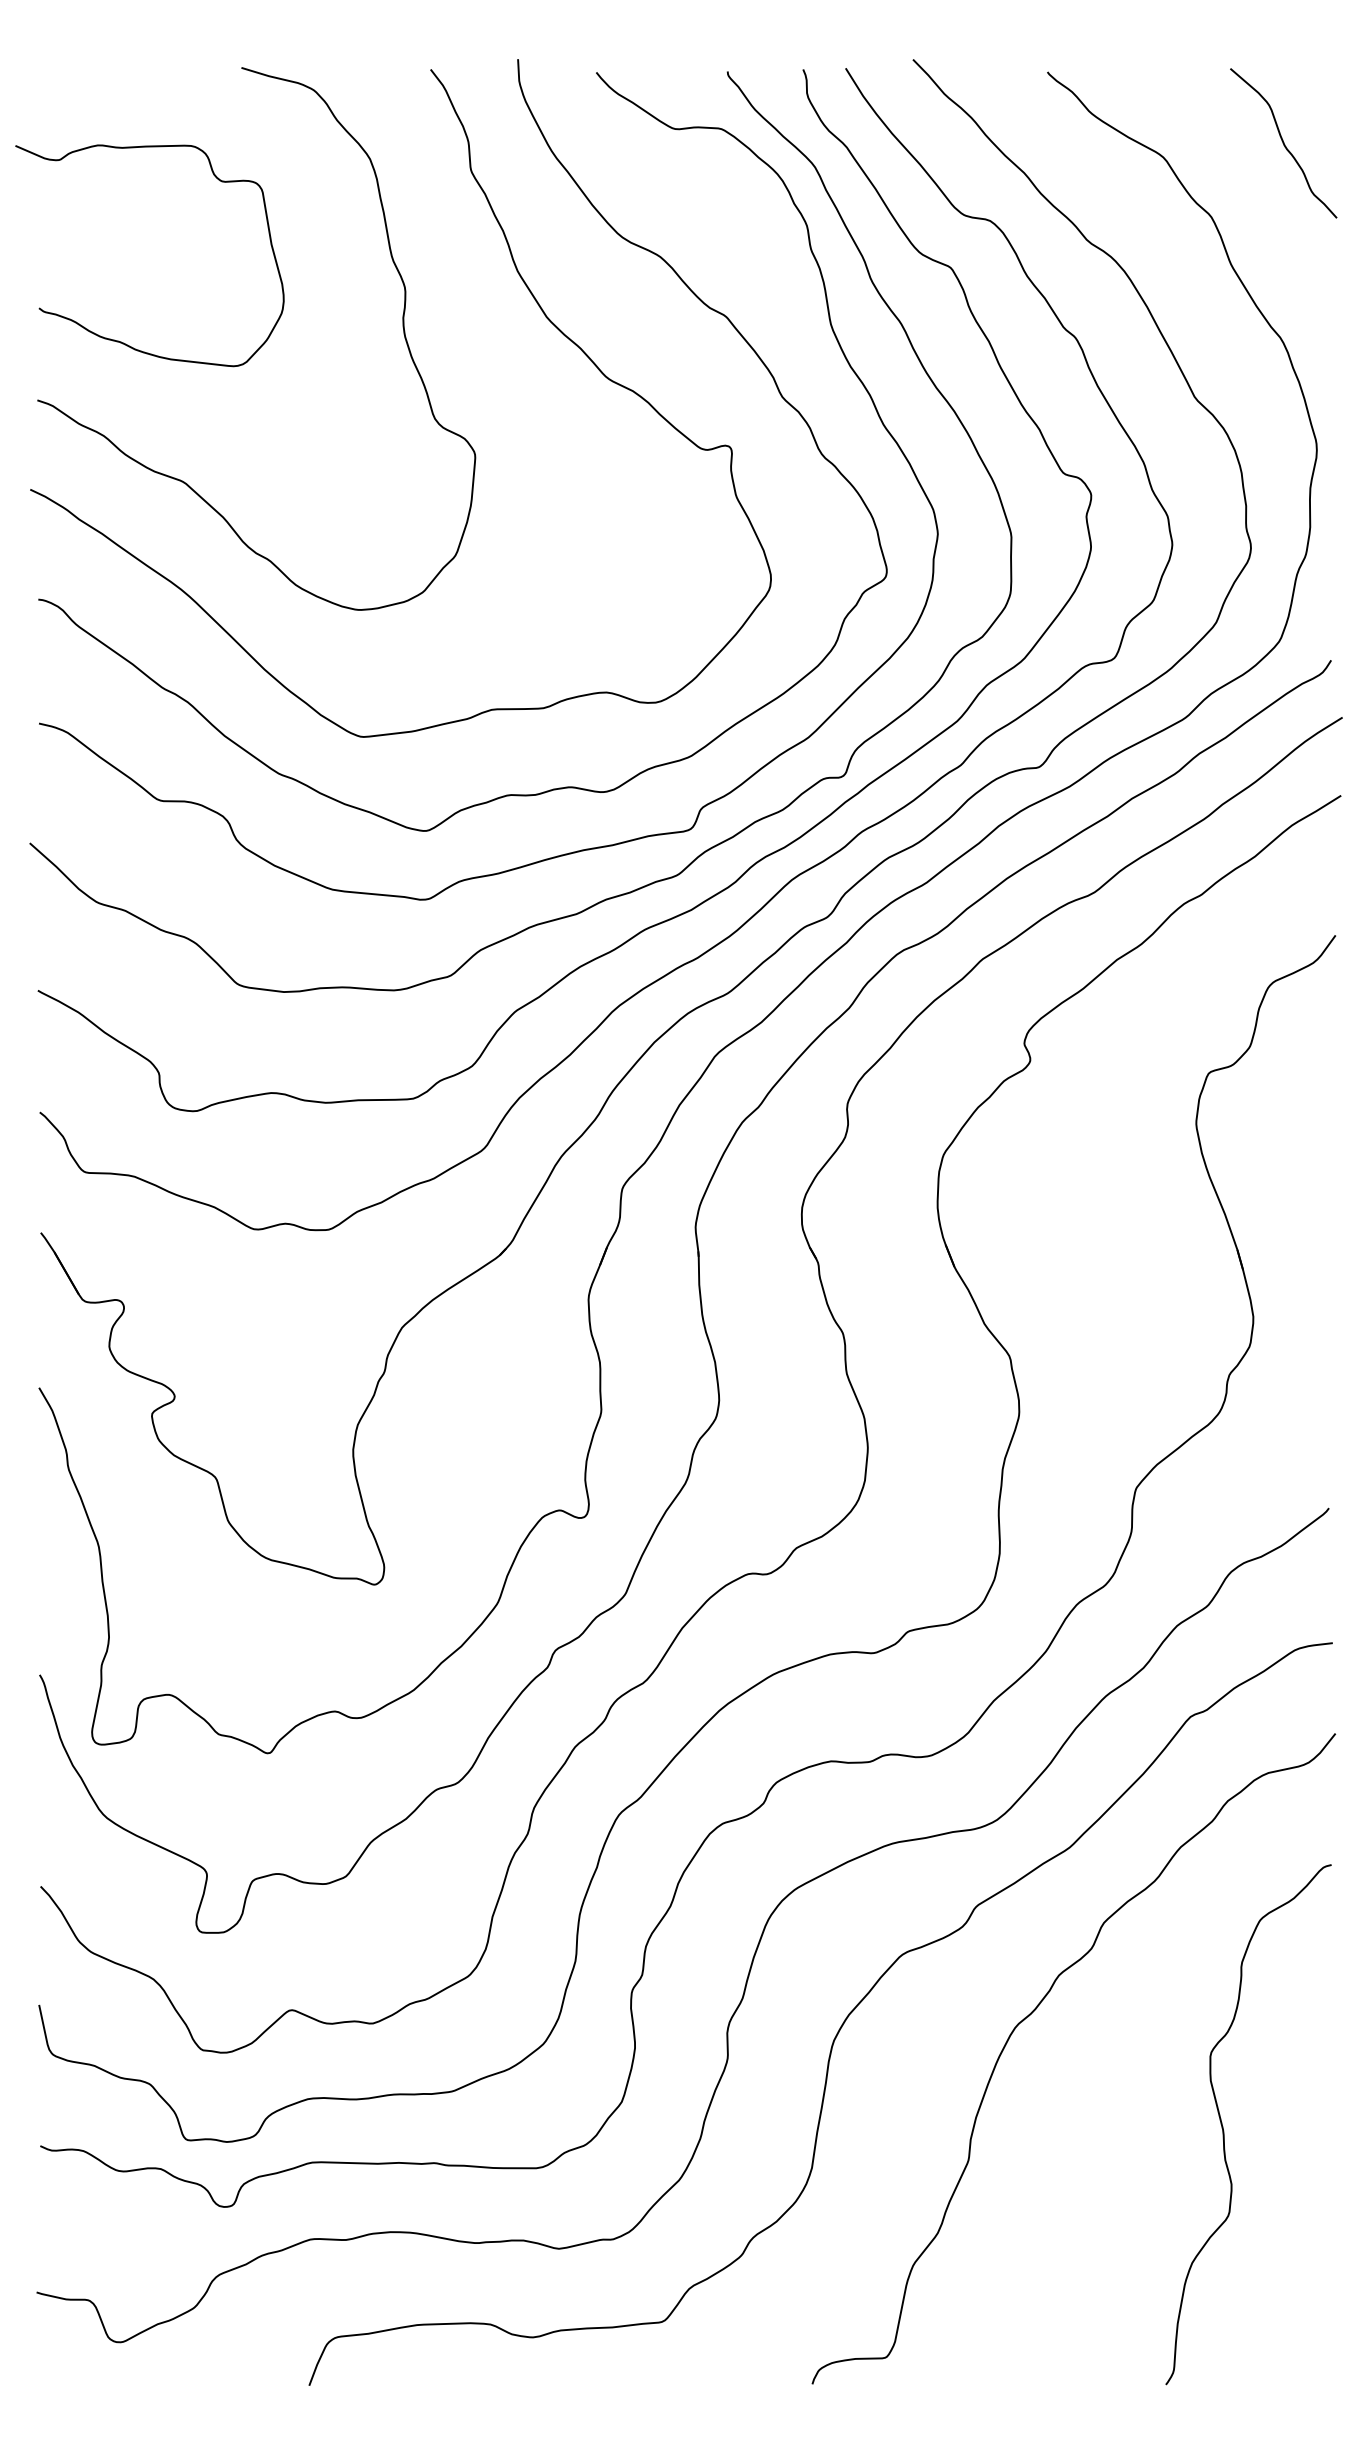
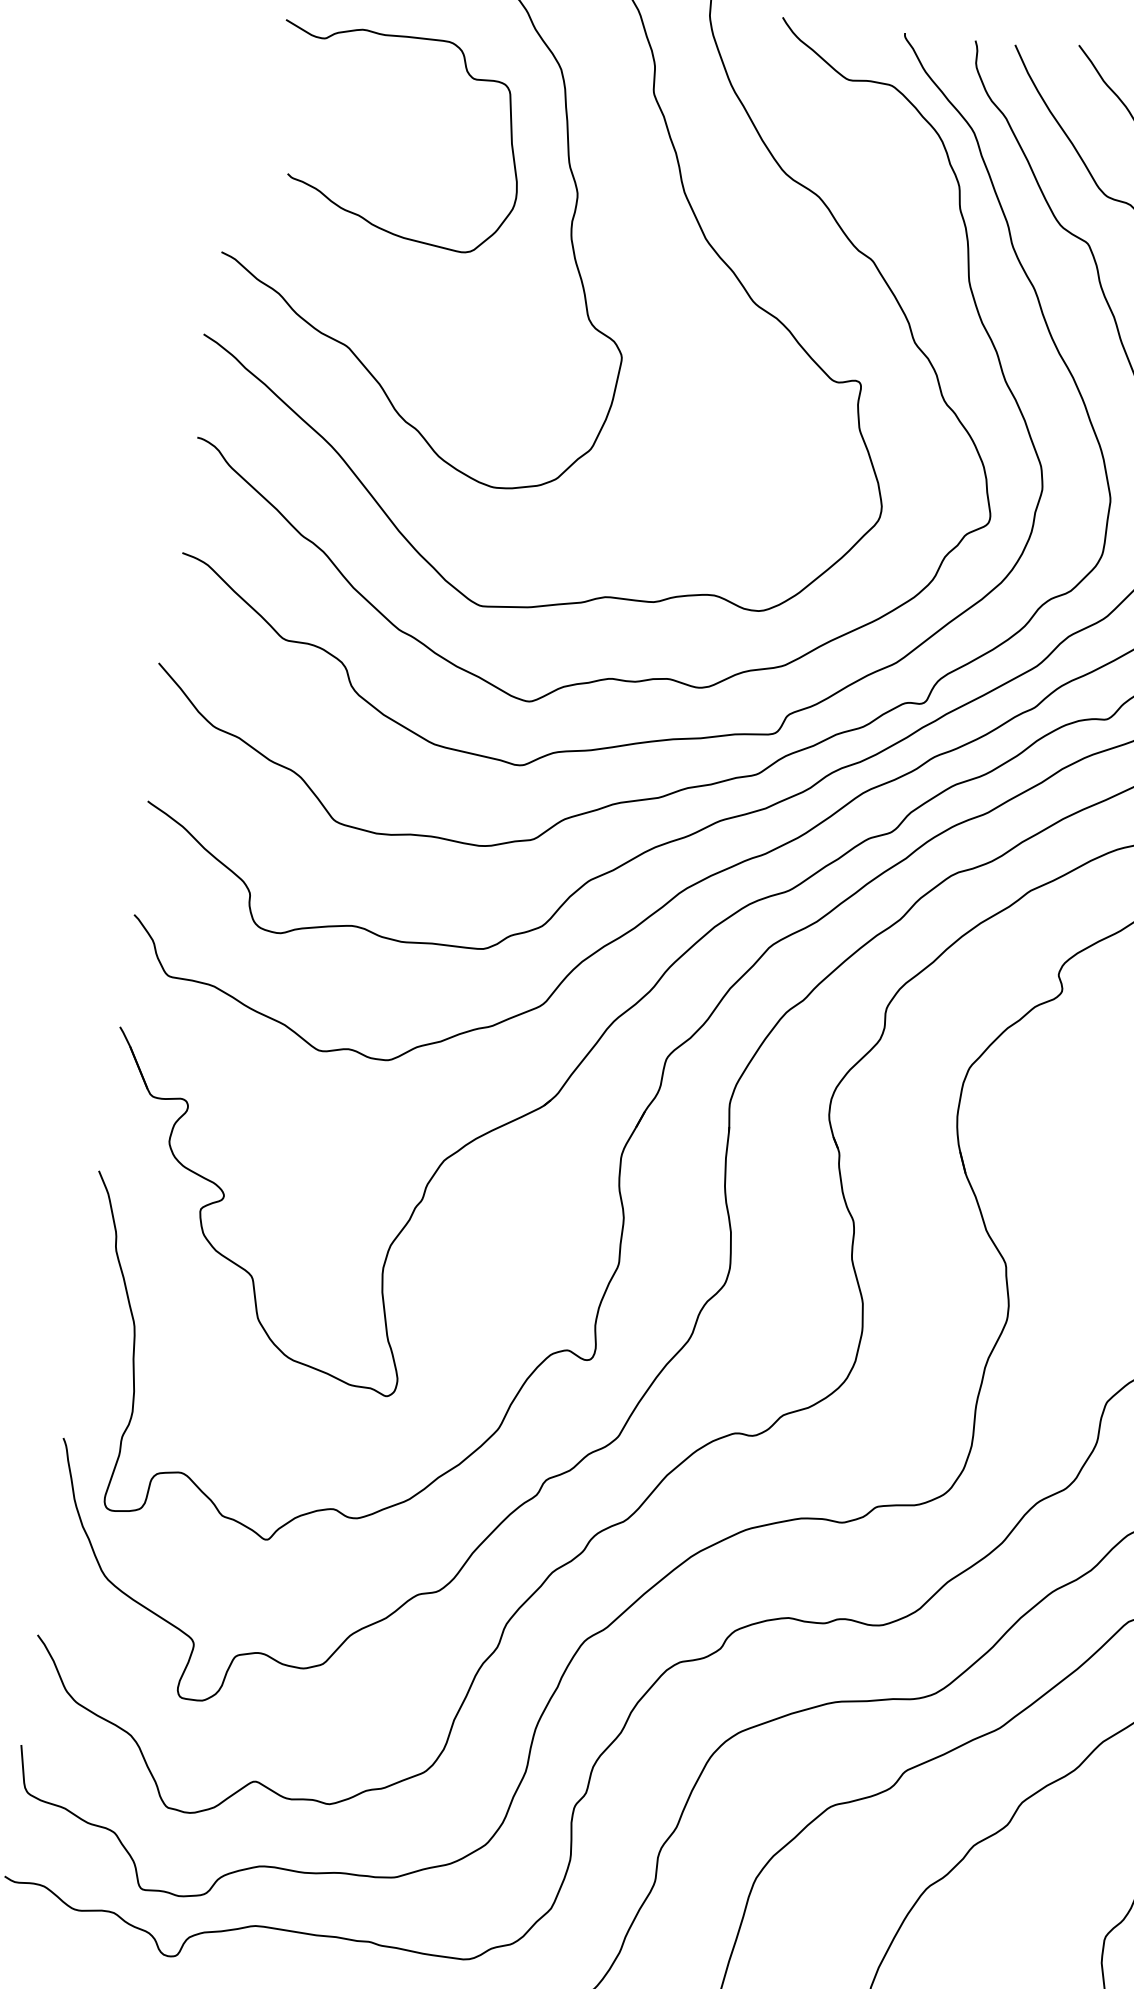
curve: (121, 341) -> (360, 215), moved

